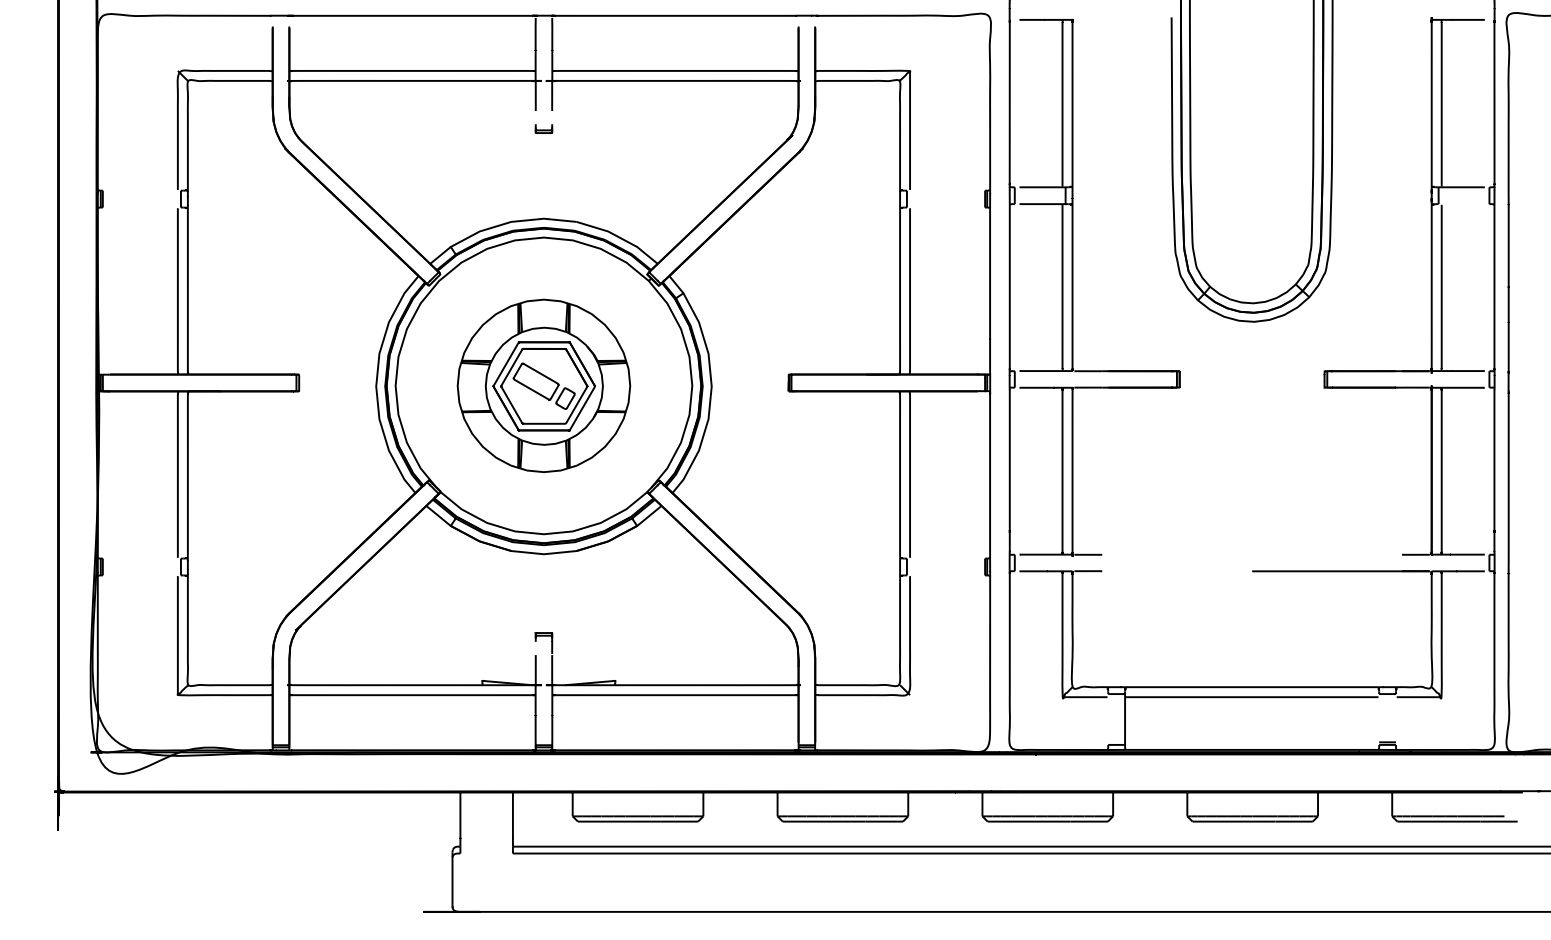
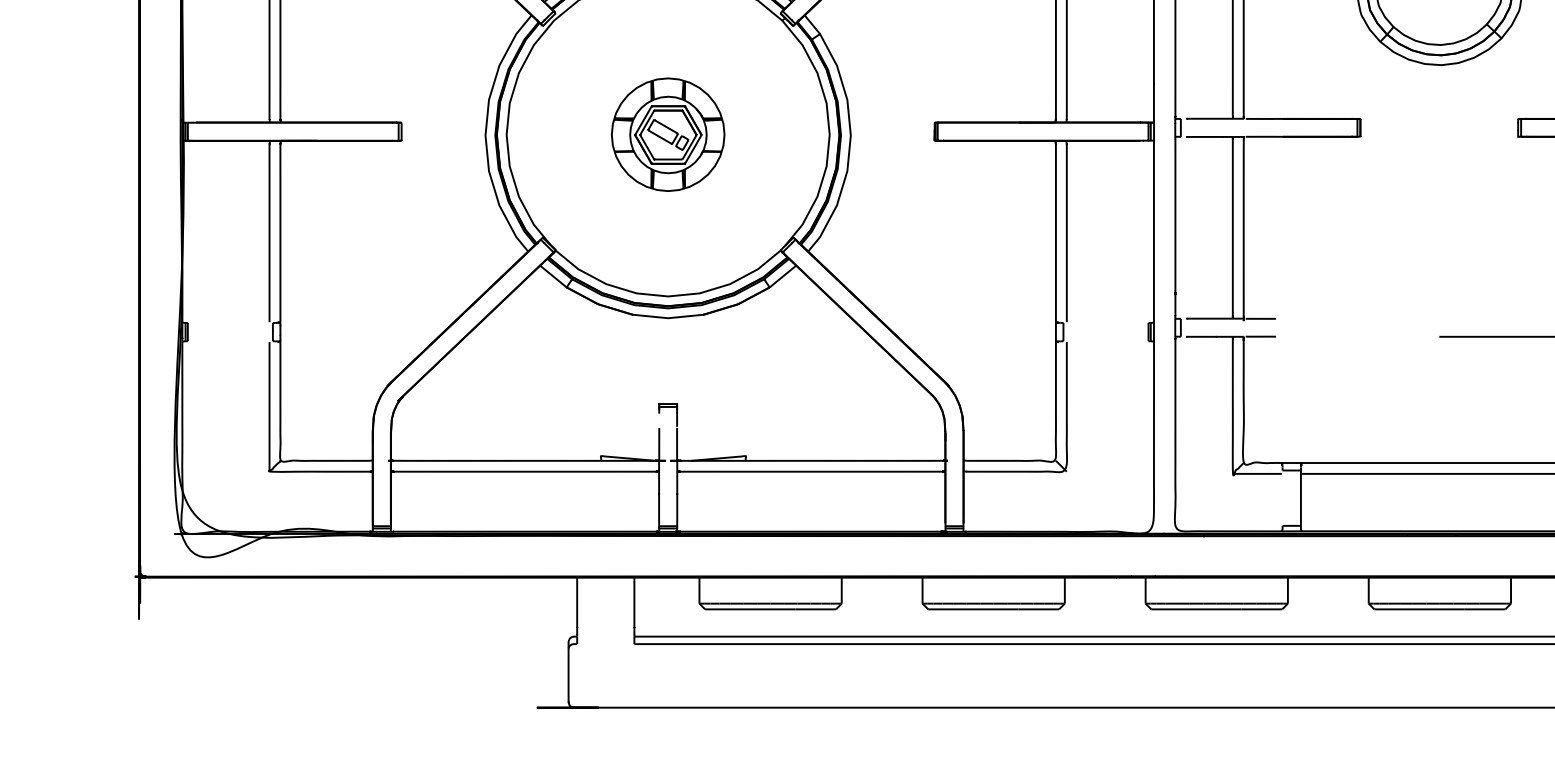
part: (543, 385) -> (667, 134), size x0.6

